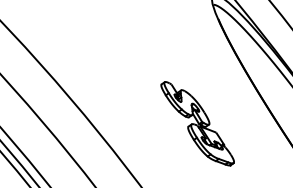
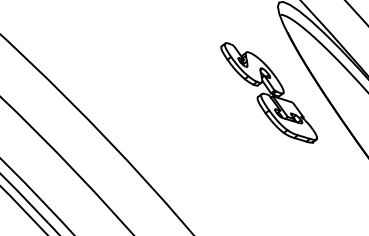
part: (197, 123) -> (268, 92), moved

